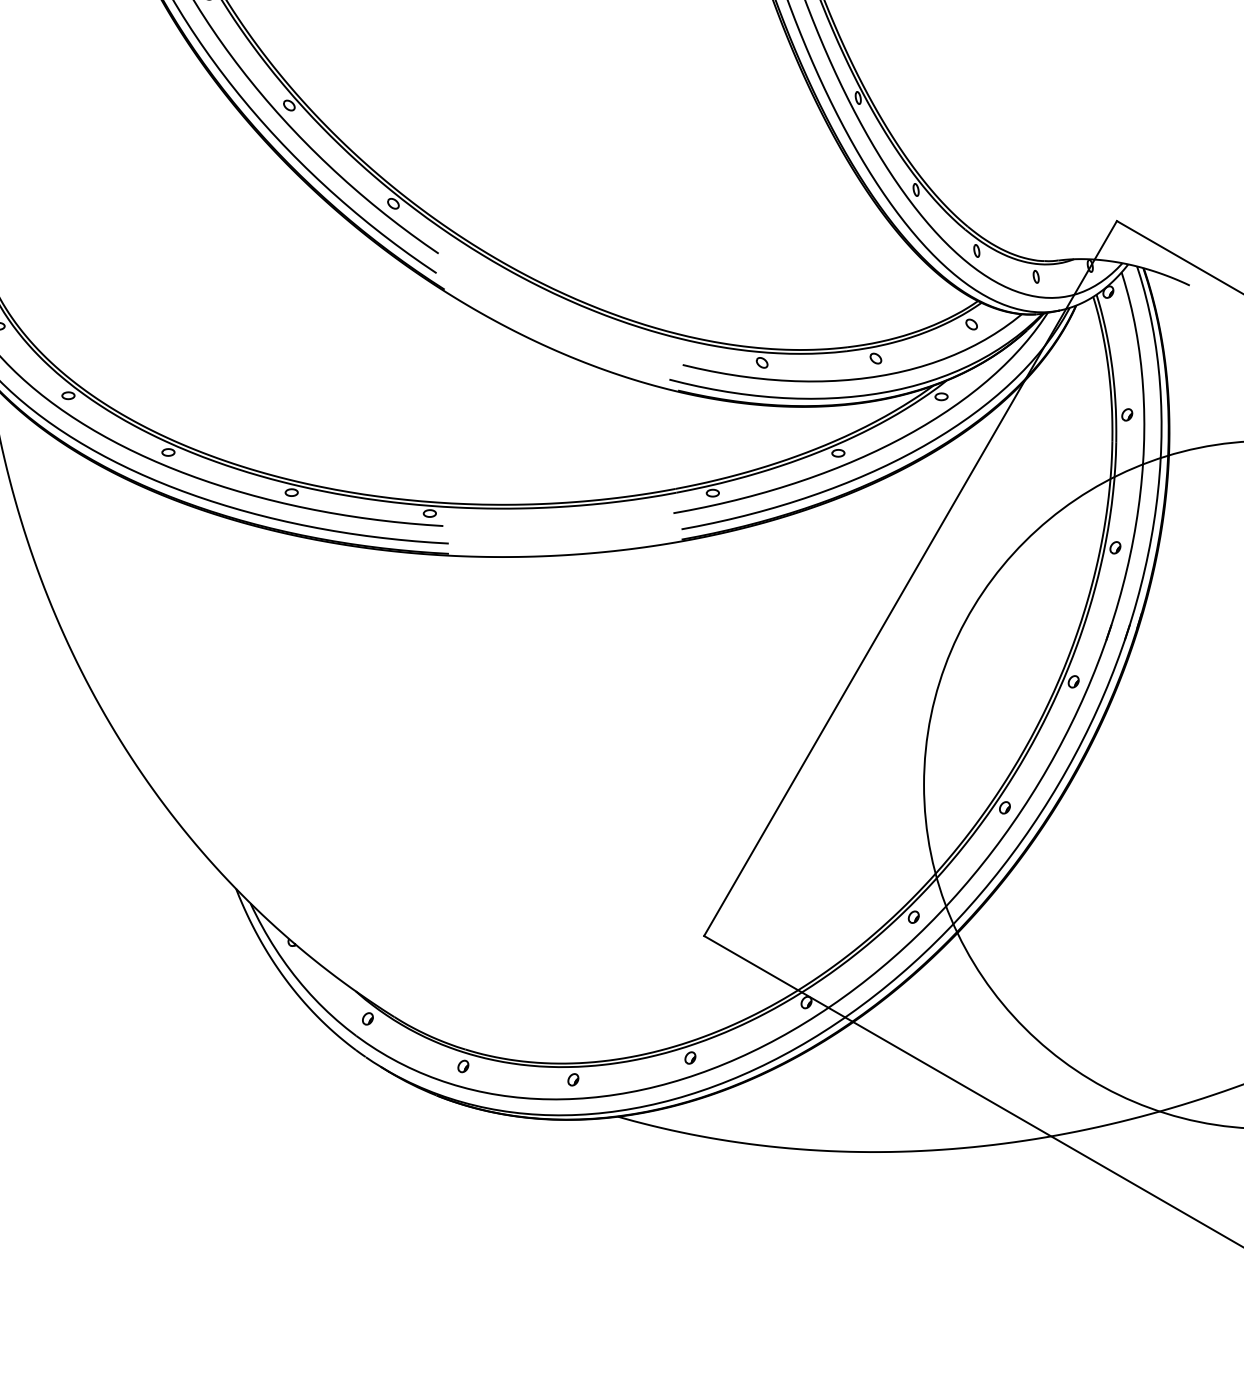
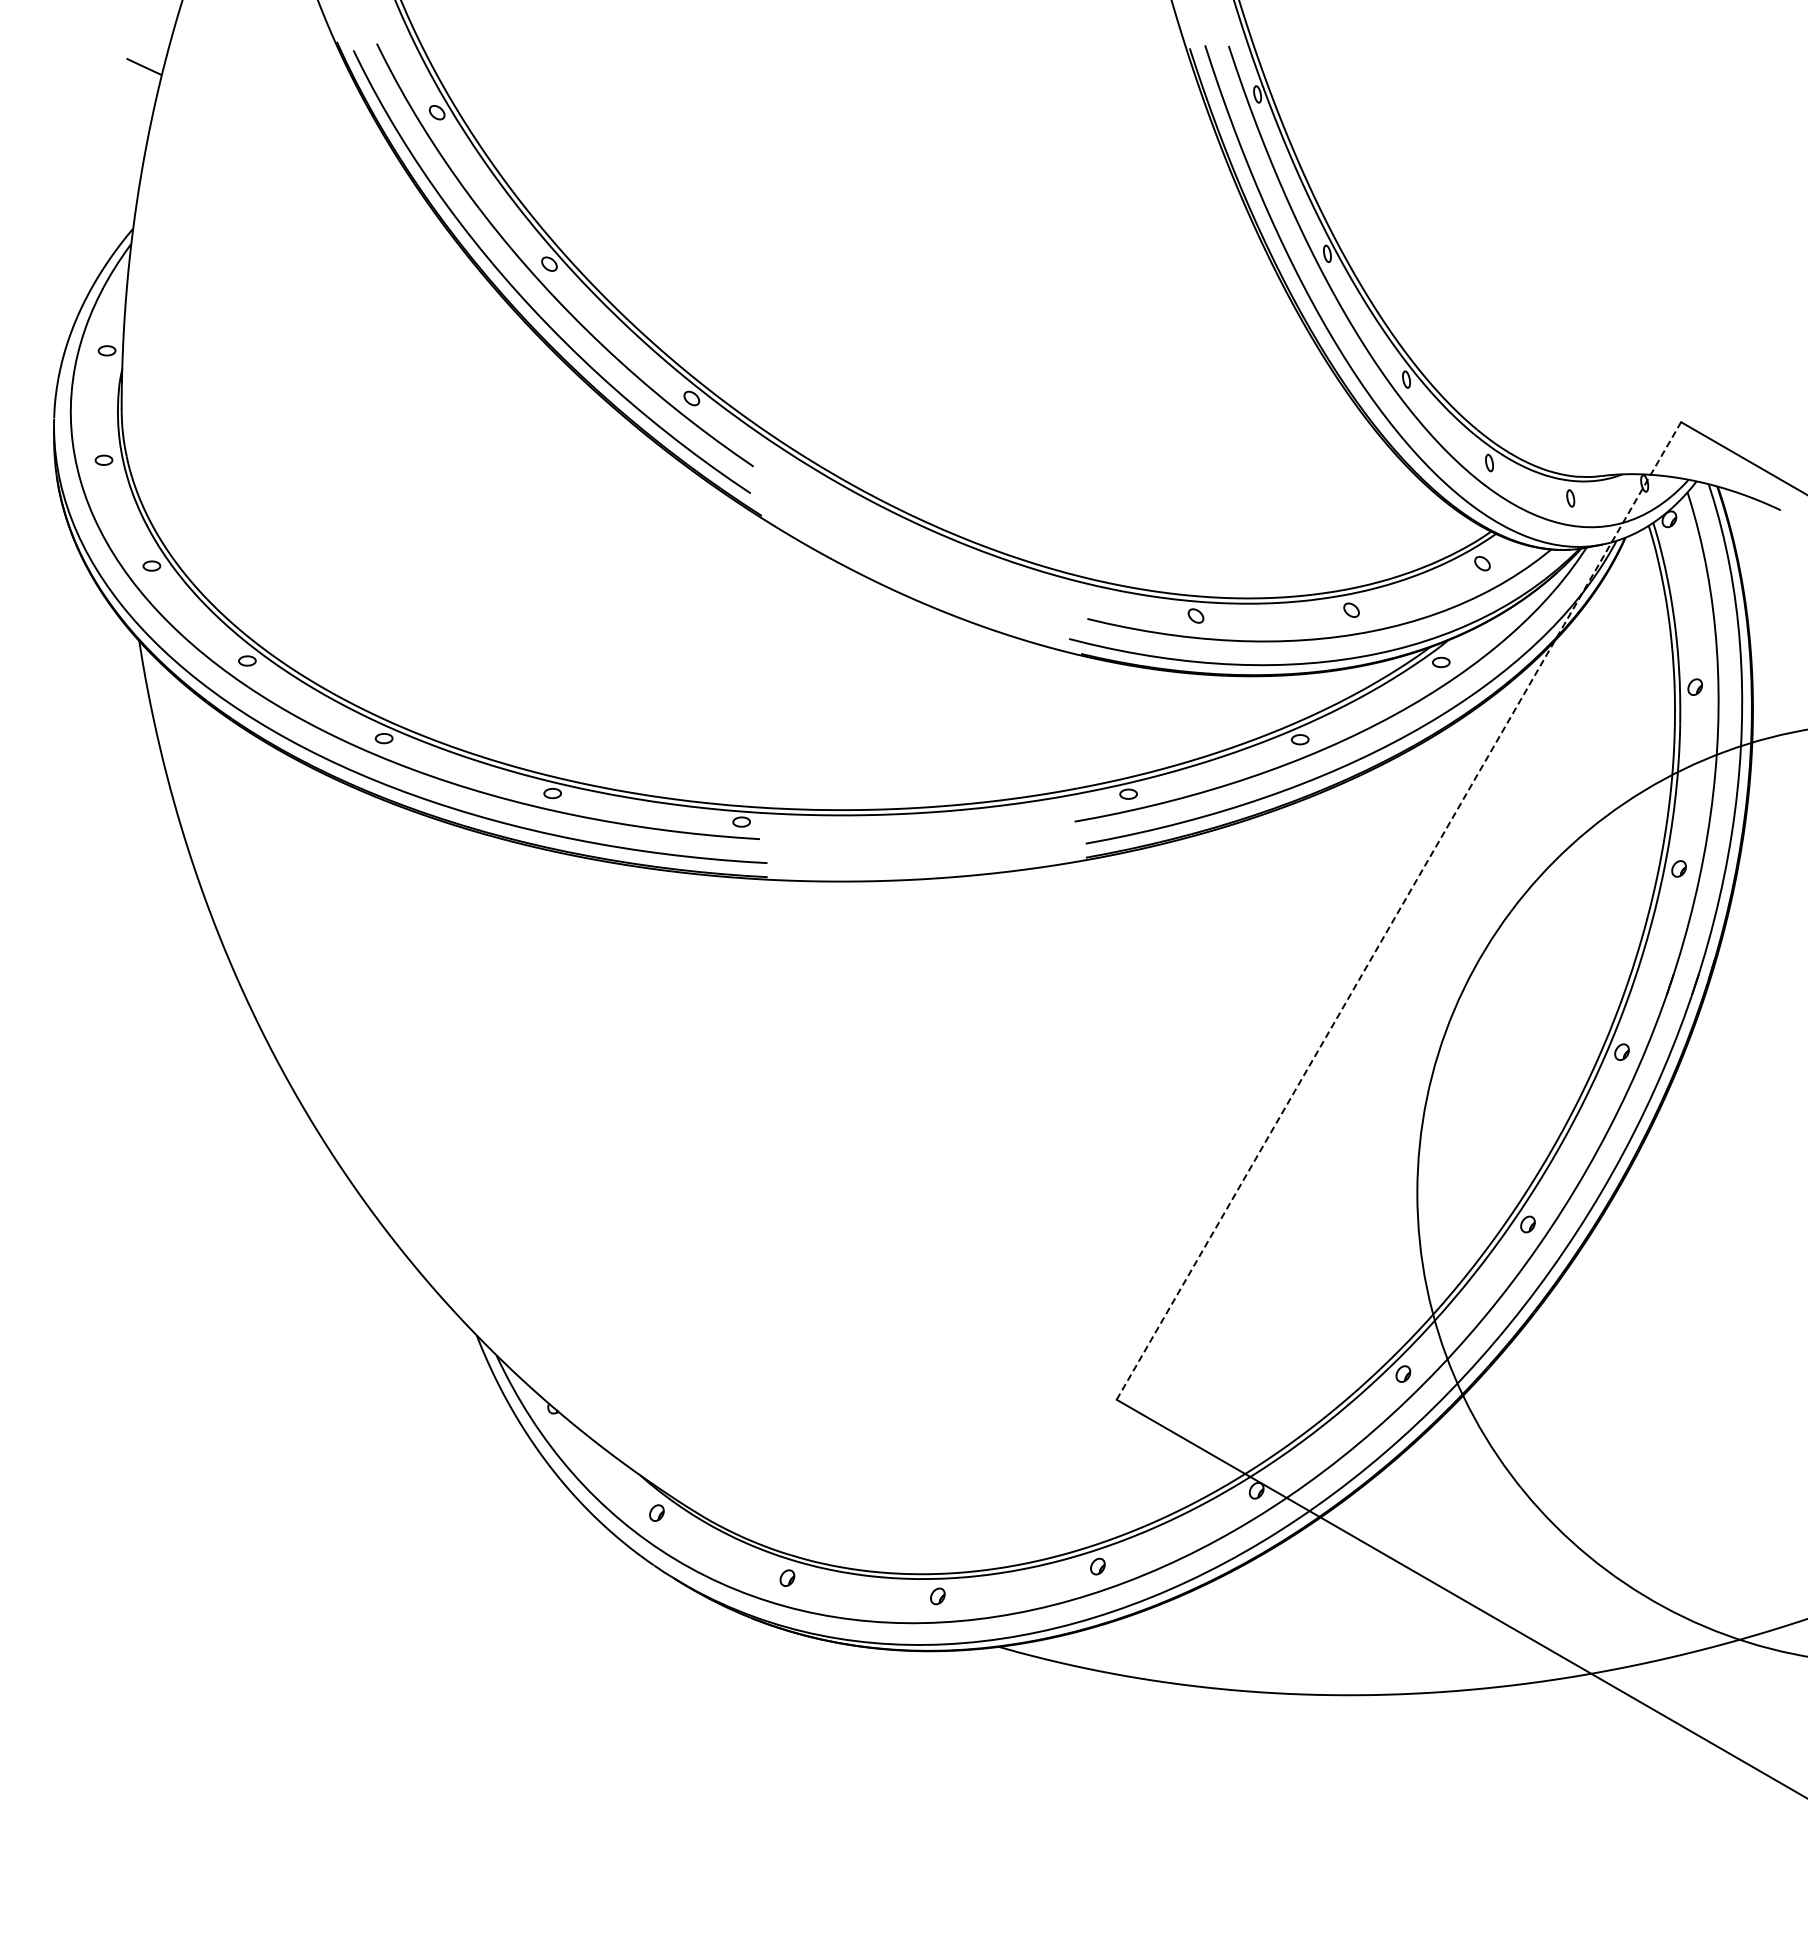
line: (910, 578) -> (1399, 910), solid -> dashed

